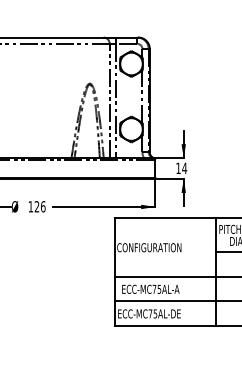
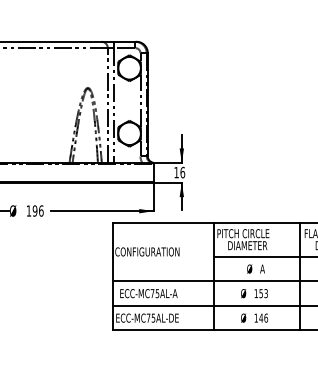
text: (184, 168) -> (182, 172), 14 -> 16
text: (36, 206) -> (34, 210), 126 -> 196

